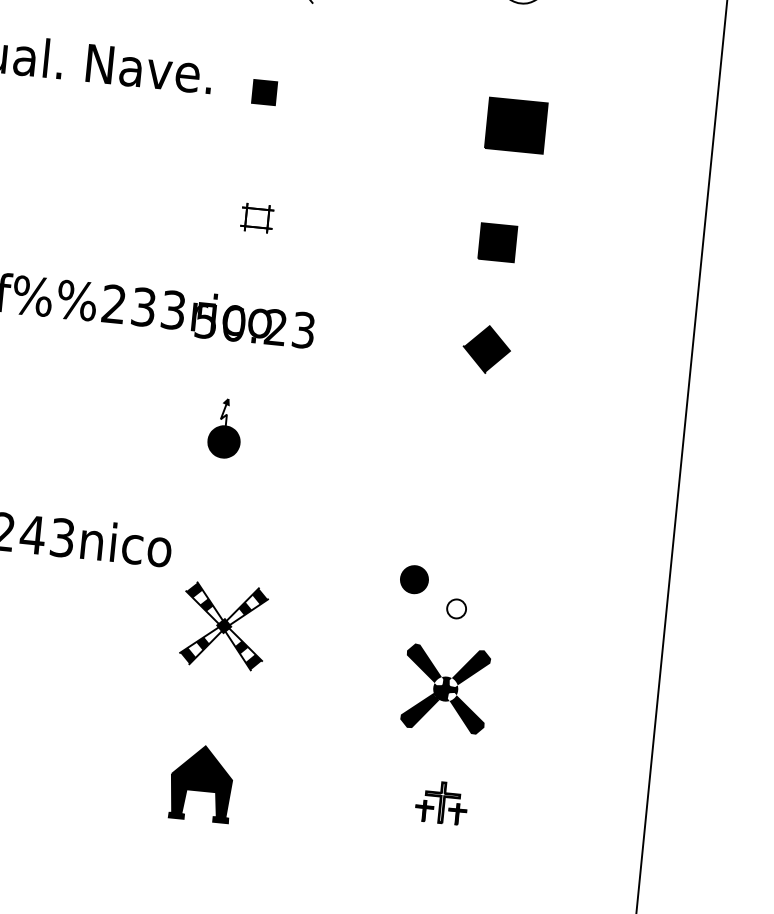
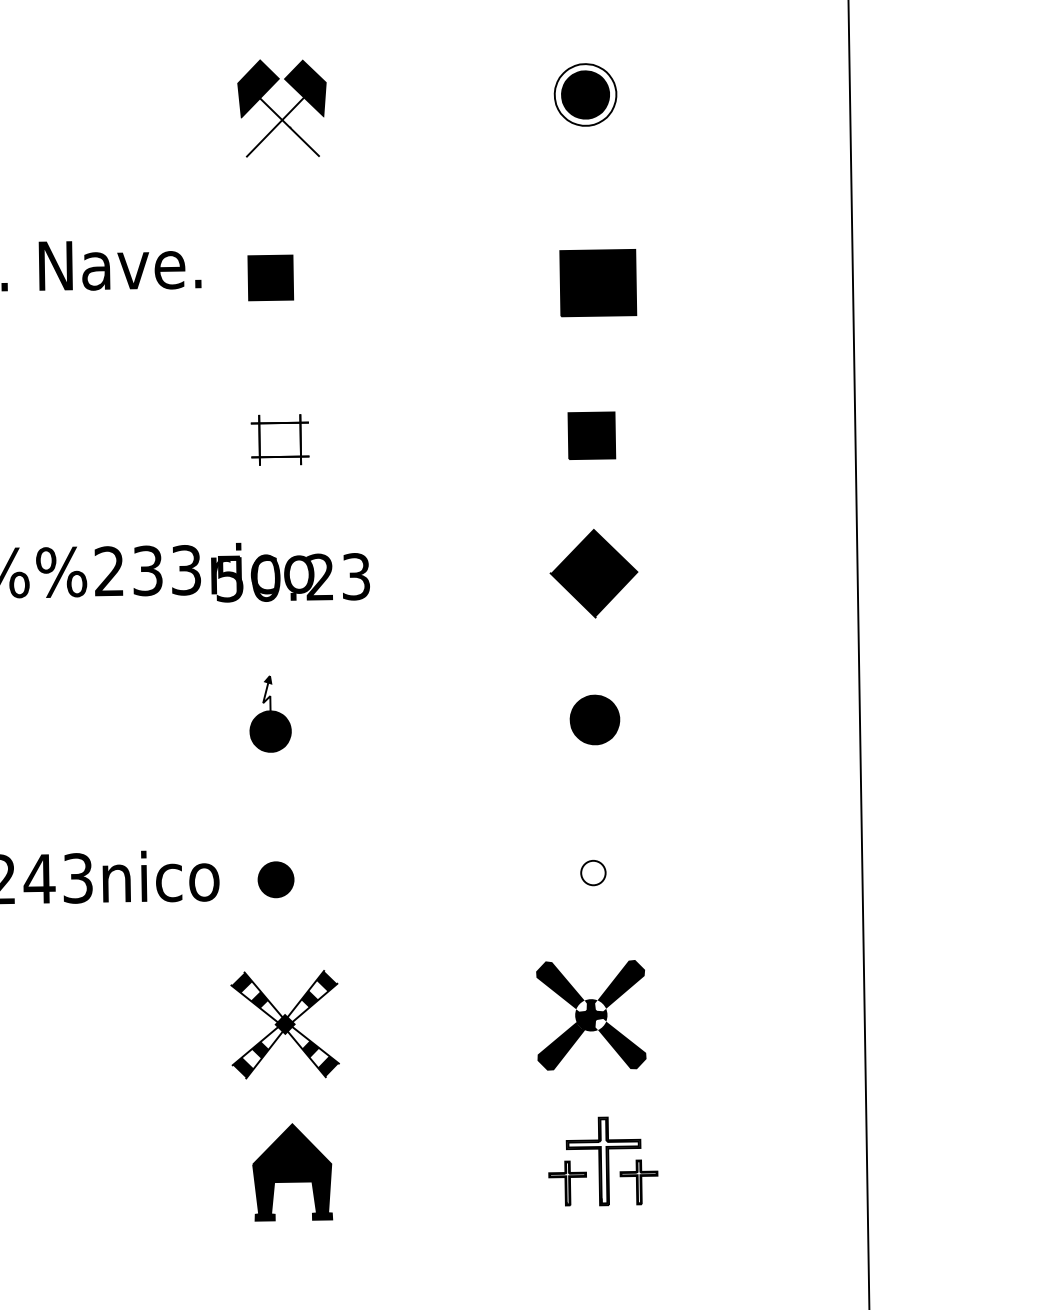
part: (264, 92) -> (270, 277), size x1.43
part: (256, 217) -> (279, 439), size x1.43
part: (486, 348) -> (593, 573), size x1.43
fill: (474, 461) -> (594, 719), added
part: (414, 579) -> (275, 879), moved
part: (456, 608) -> (593, 872), moved
part: (223, 626) -> (284, 1024), moved
part: (442, 802) -> (603, 1161), size x1.67

